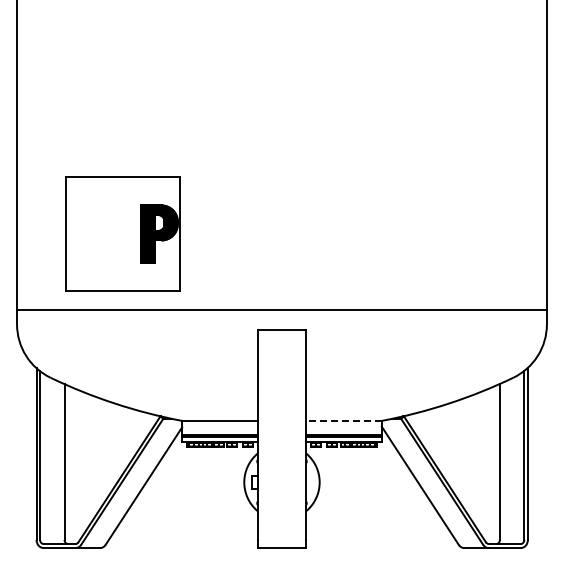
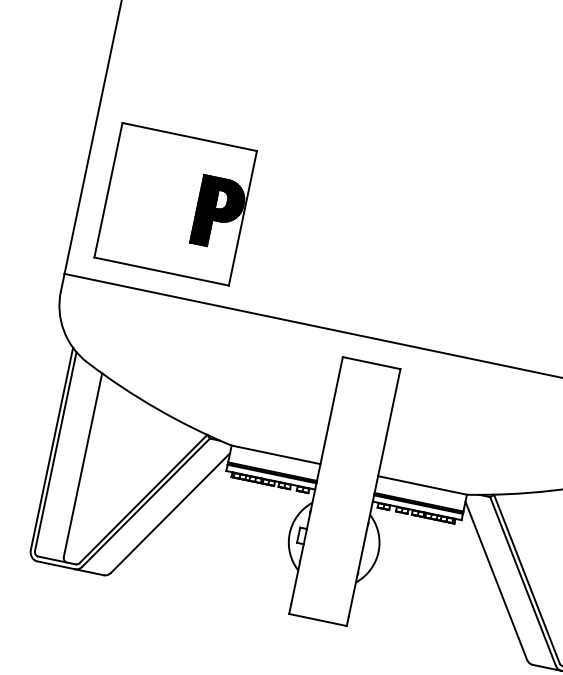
part: (122, 233) -> (175, 203), moved
line: (344, 420) -> (423, 485), dashed -> solid

